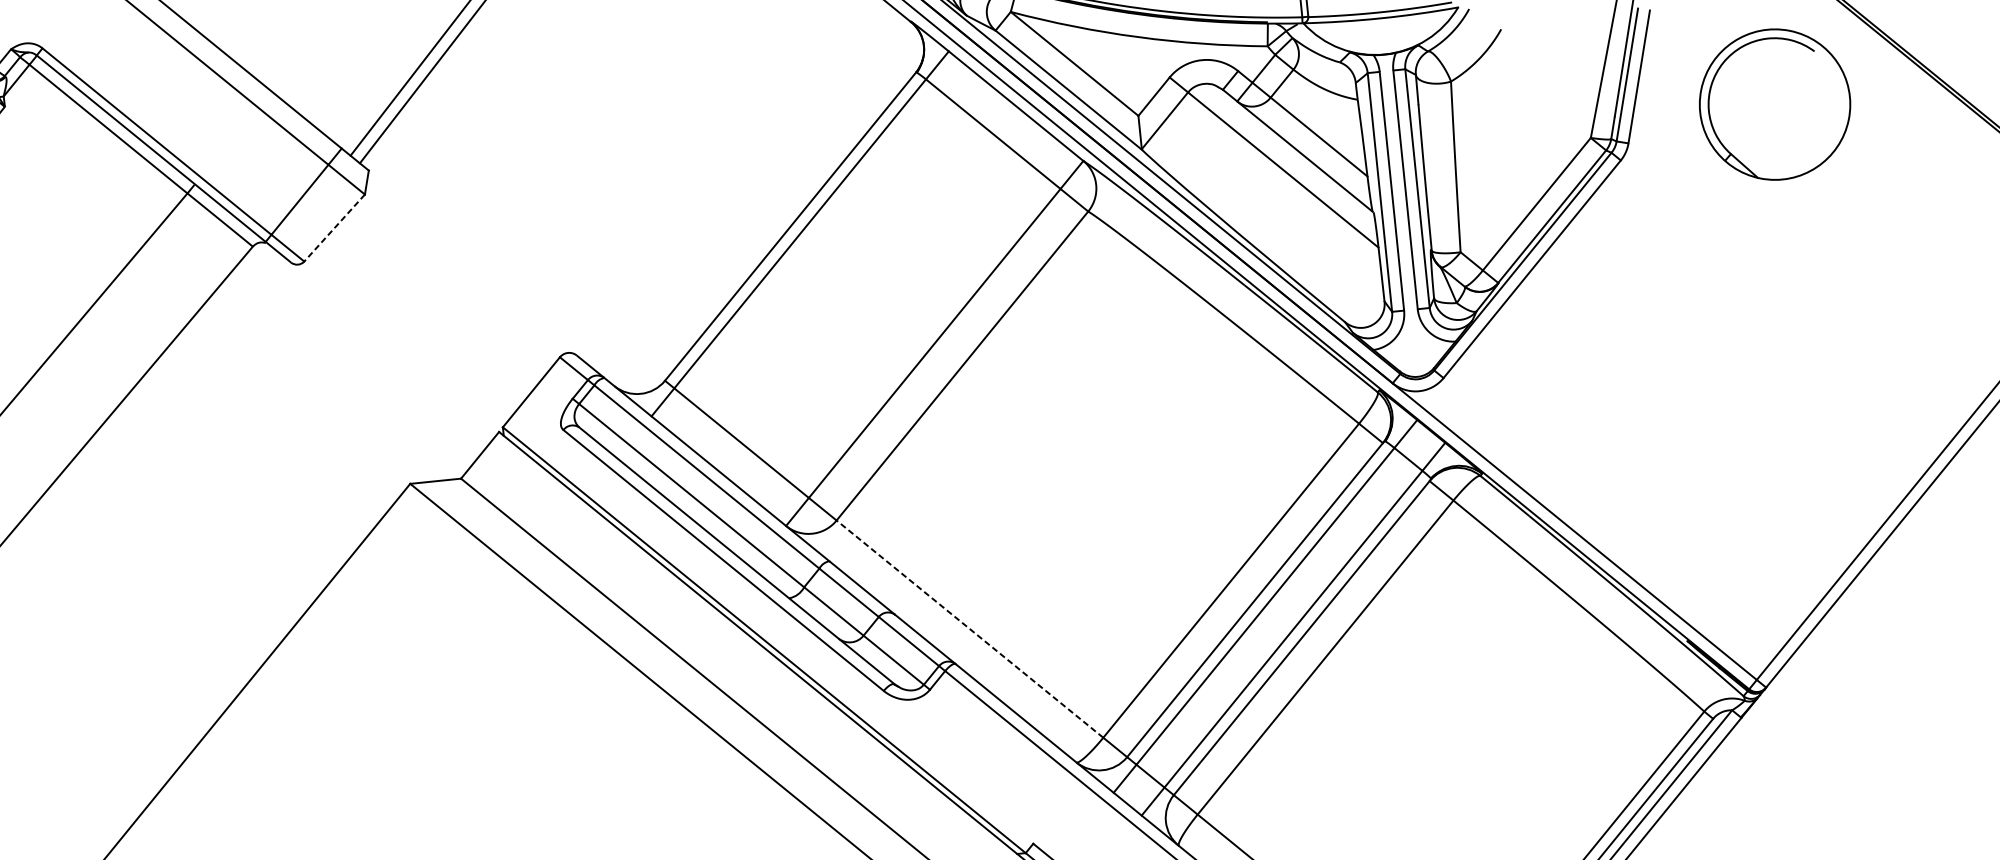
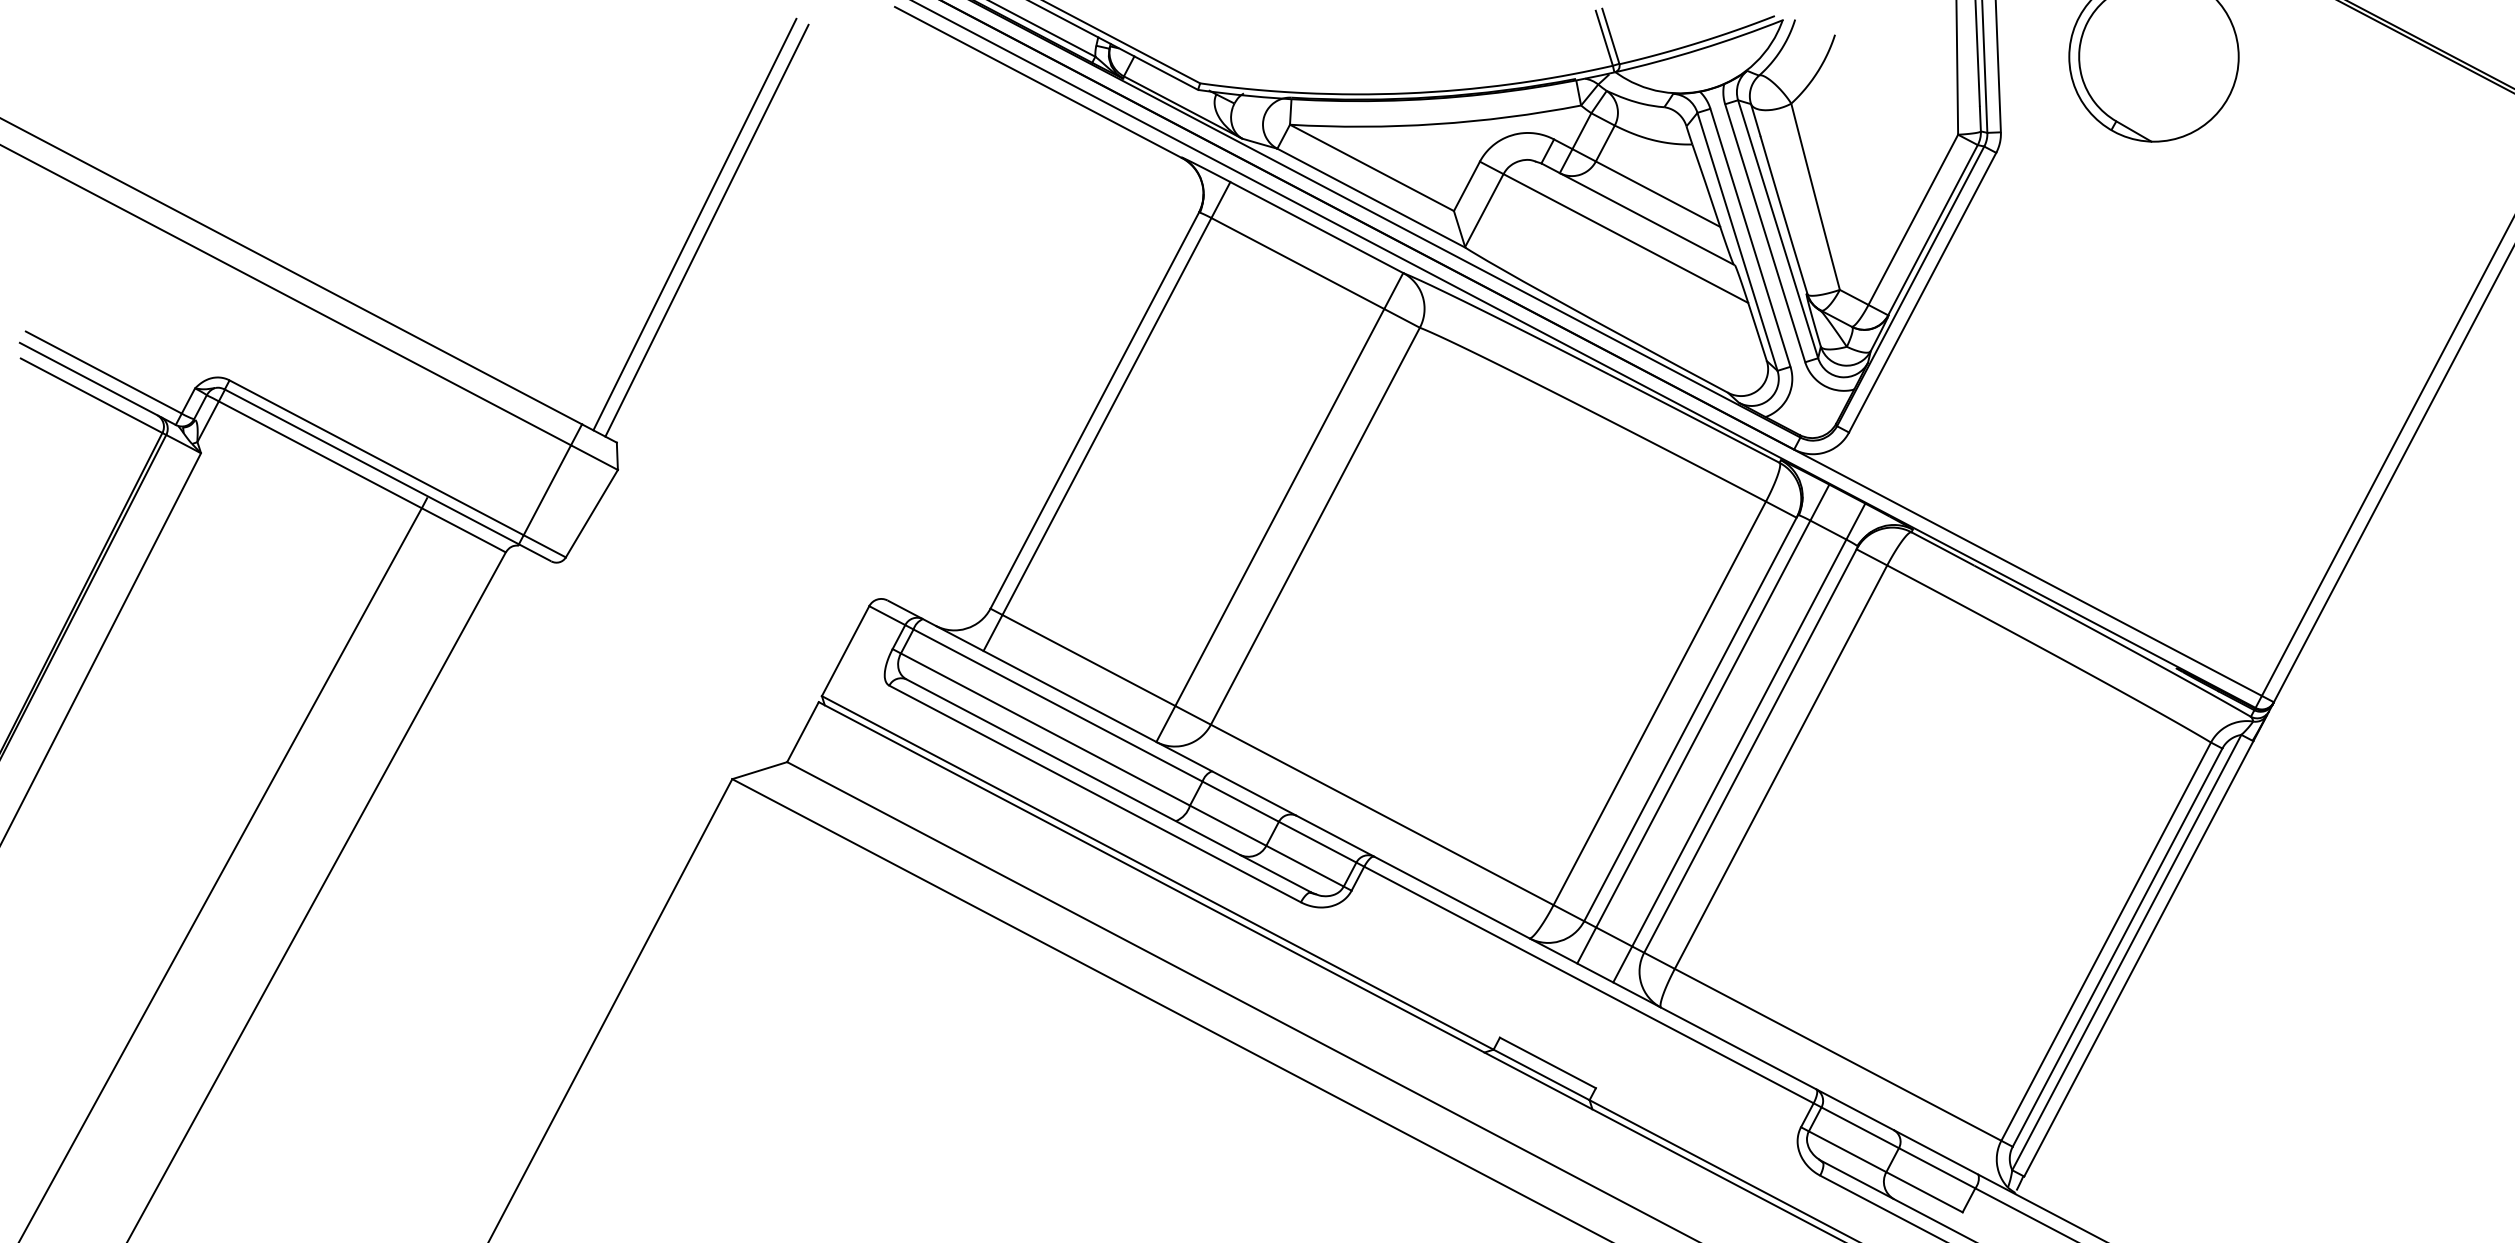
line: (334, 227) -> (591, 513), dashed -> solid
line: (970, 628) -> (1382, 814), dashed -> solid

